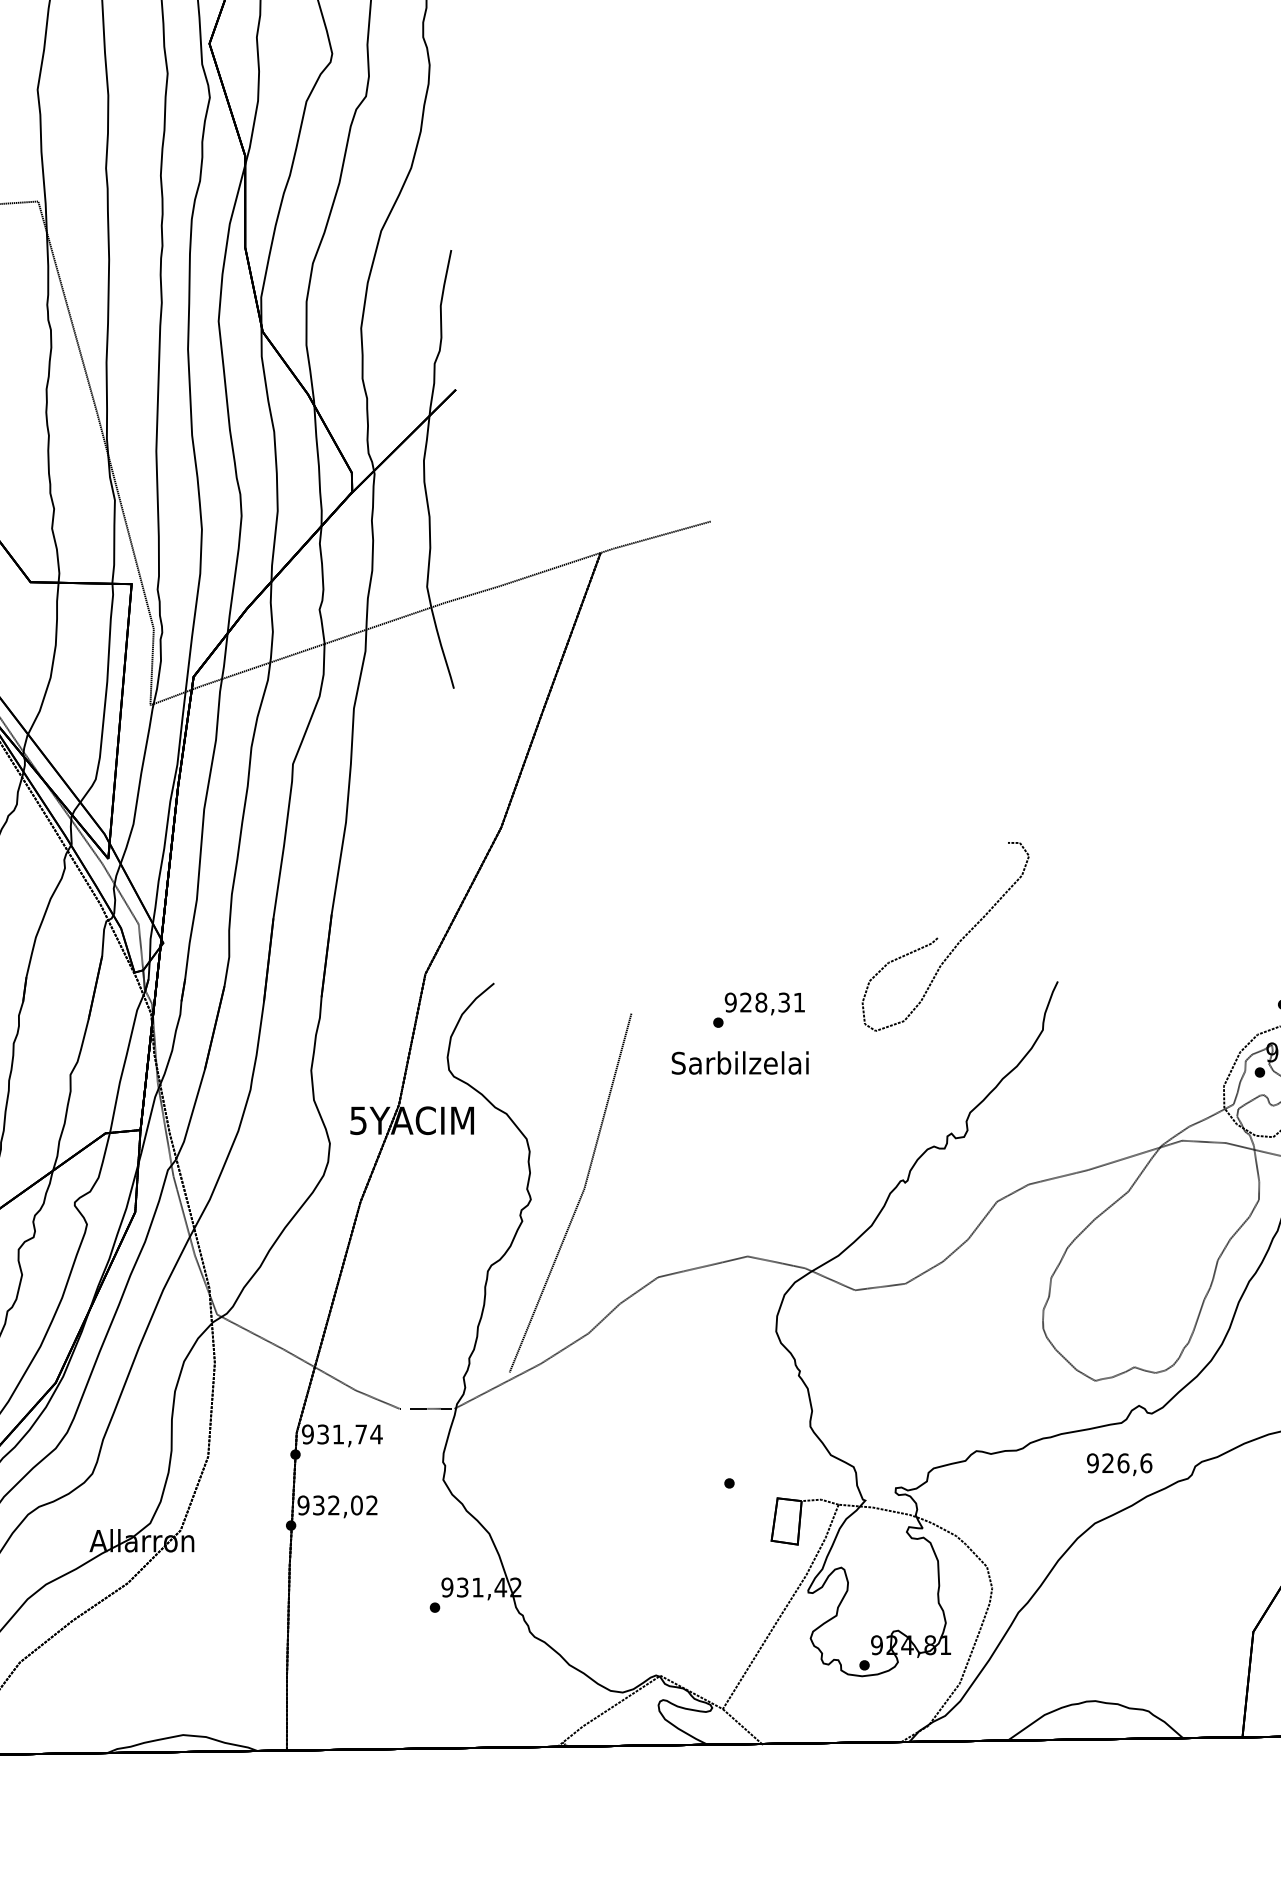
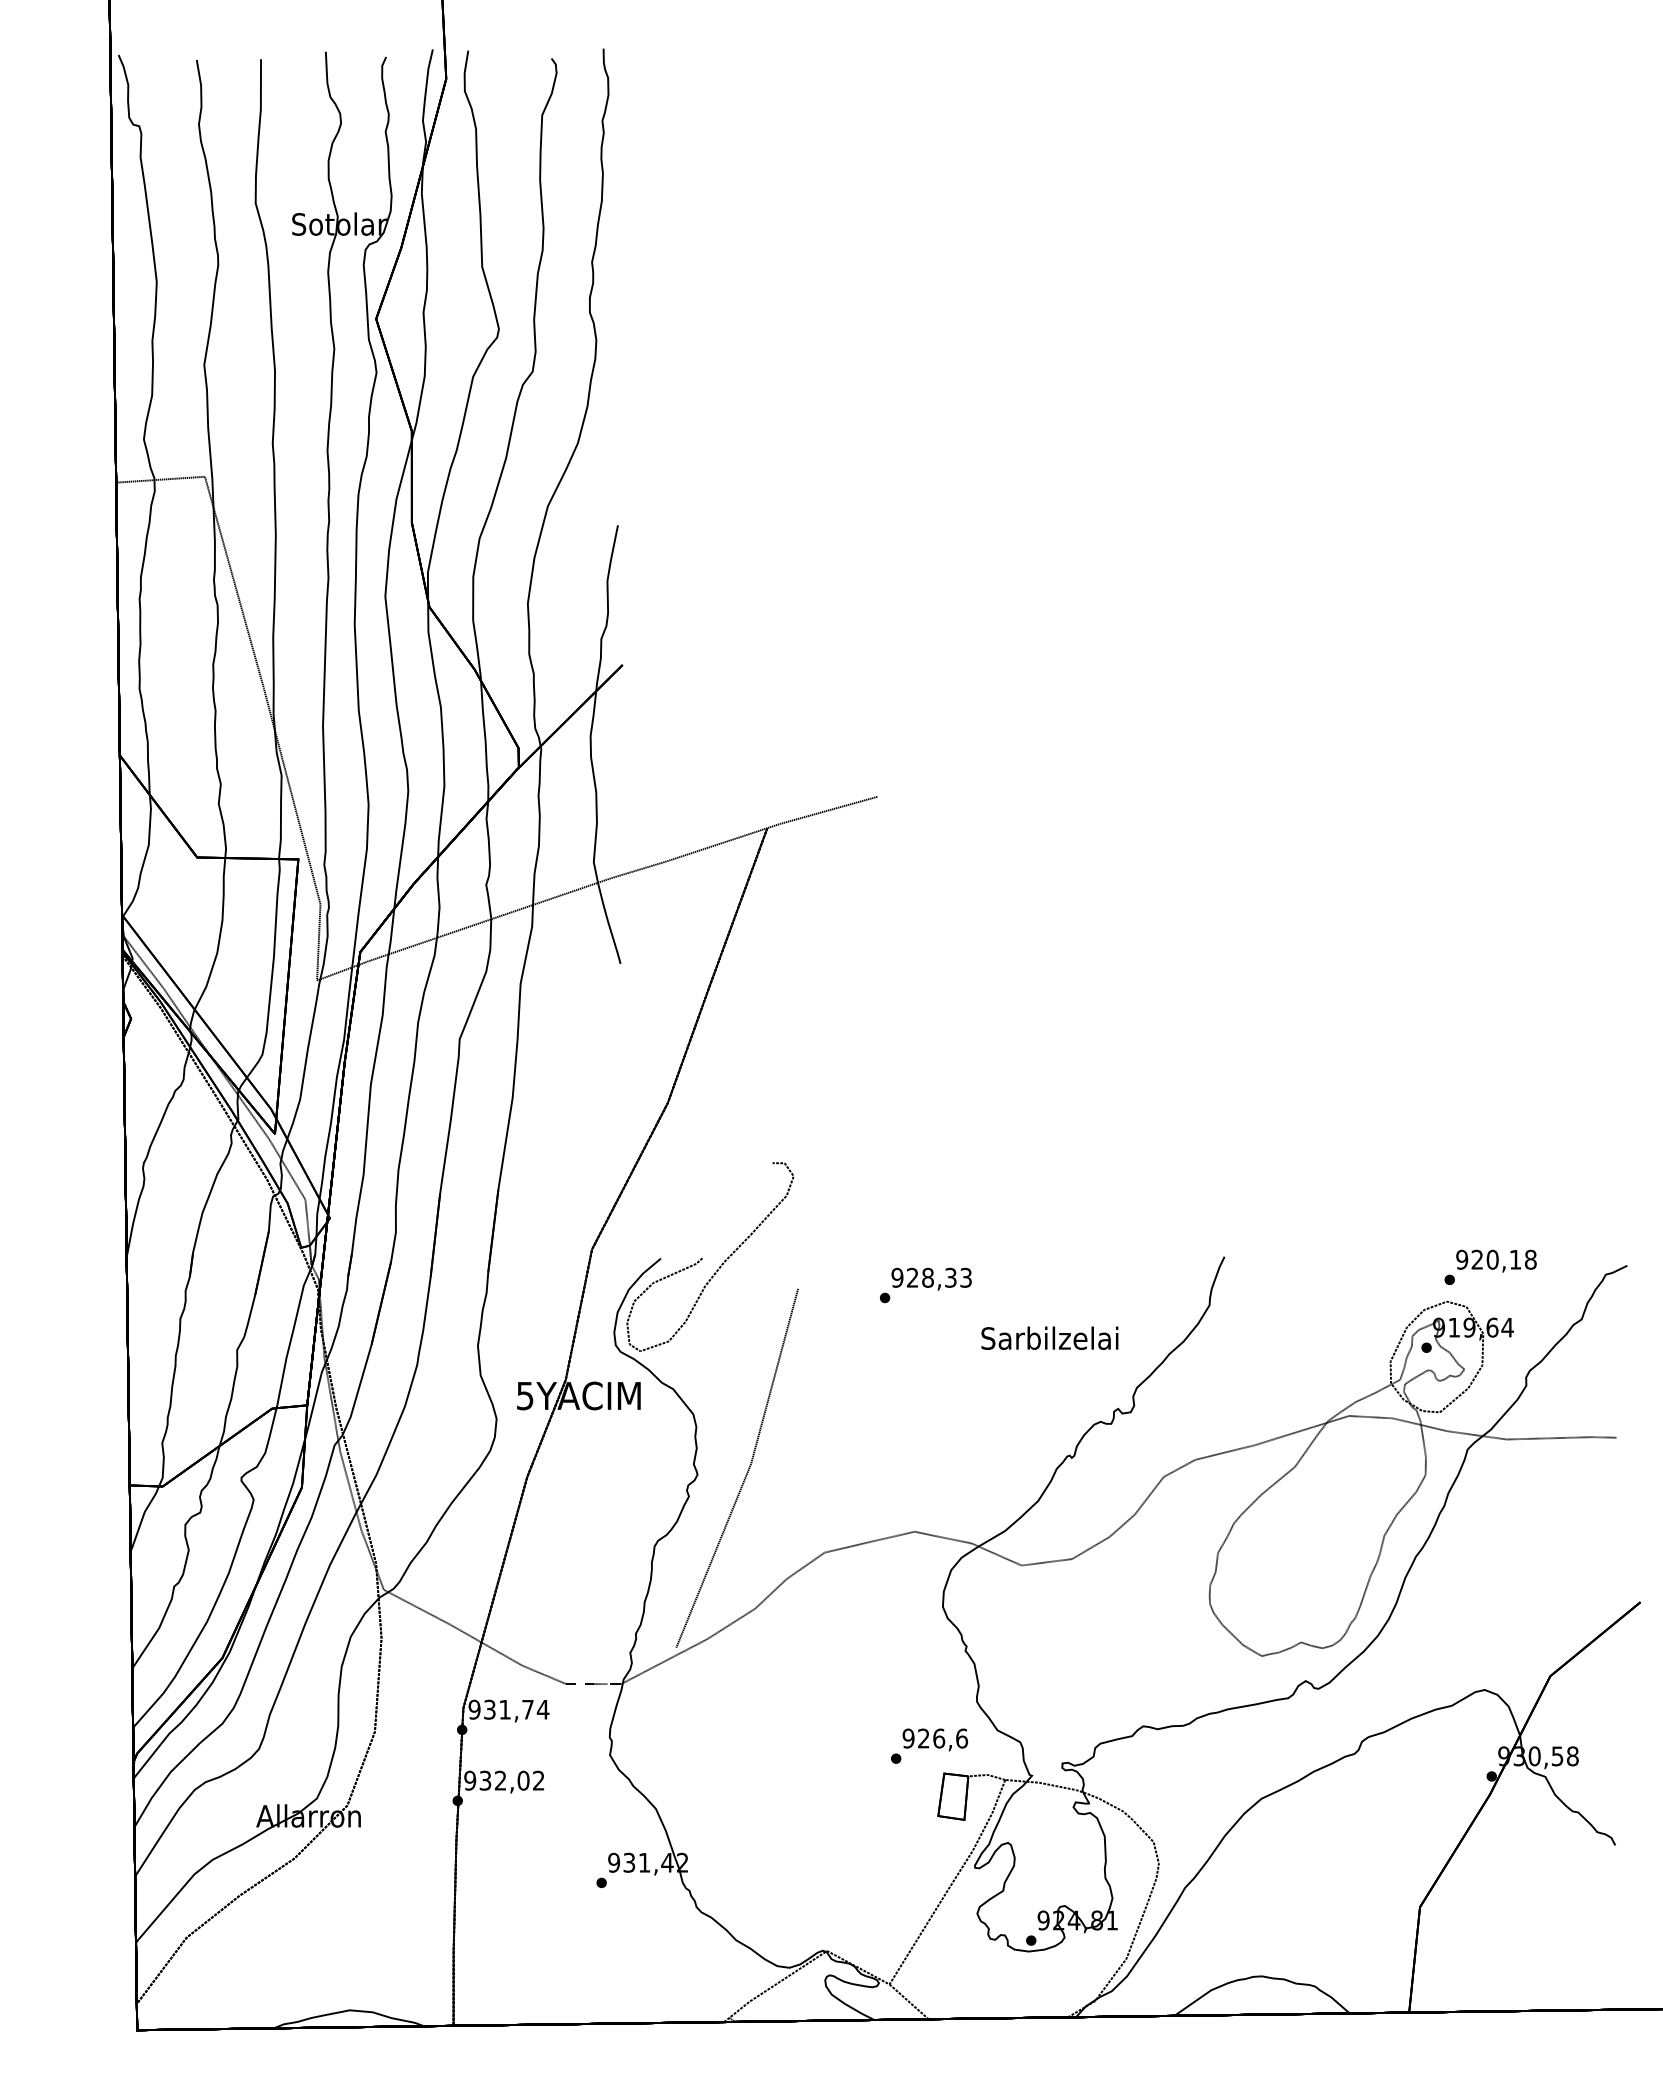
curve: (937, 938) -> (702, 1258), moved
text: (798, 1002) -> (965, 1277), 928,31 -> 928,33
text: (739, 1062) -> (1049, 1337), moved
text: (1119, 1464) -> (935, 1739), moved

